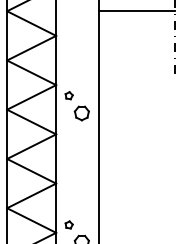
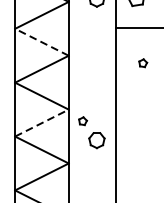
line: (31, 23) -> (41, 42), solid -> dashed
part: (123, 42) -> (142, 63), added
line: (32, 97) -> (42, 123), solid -> dashed

